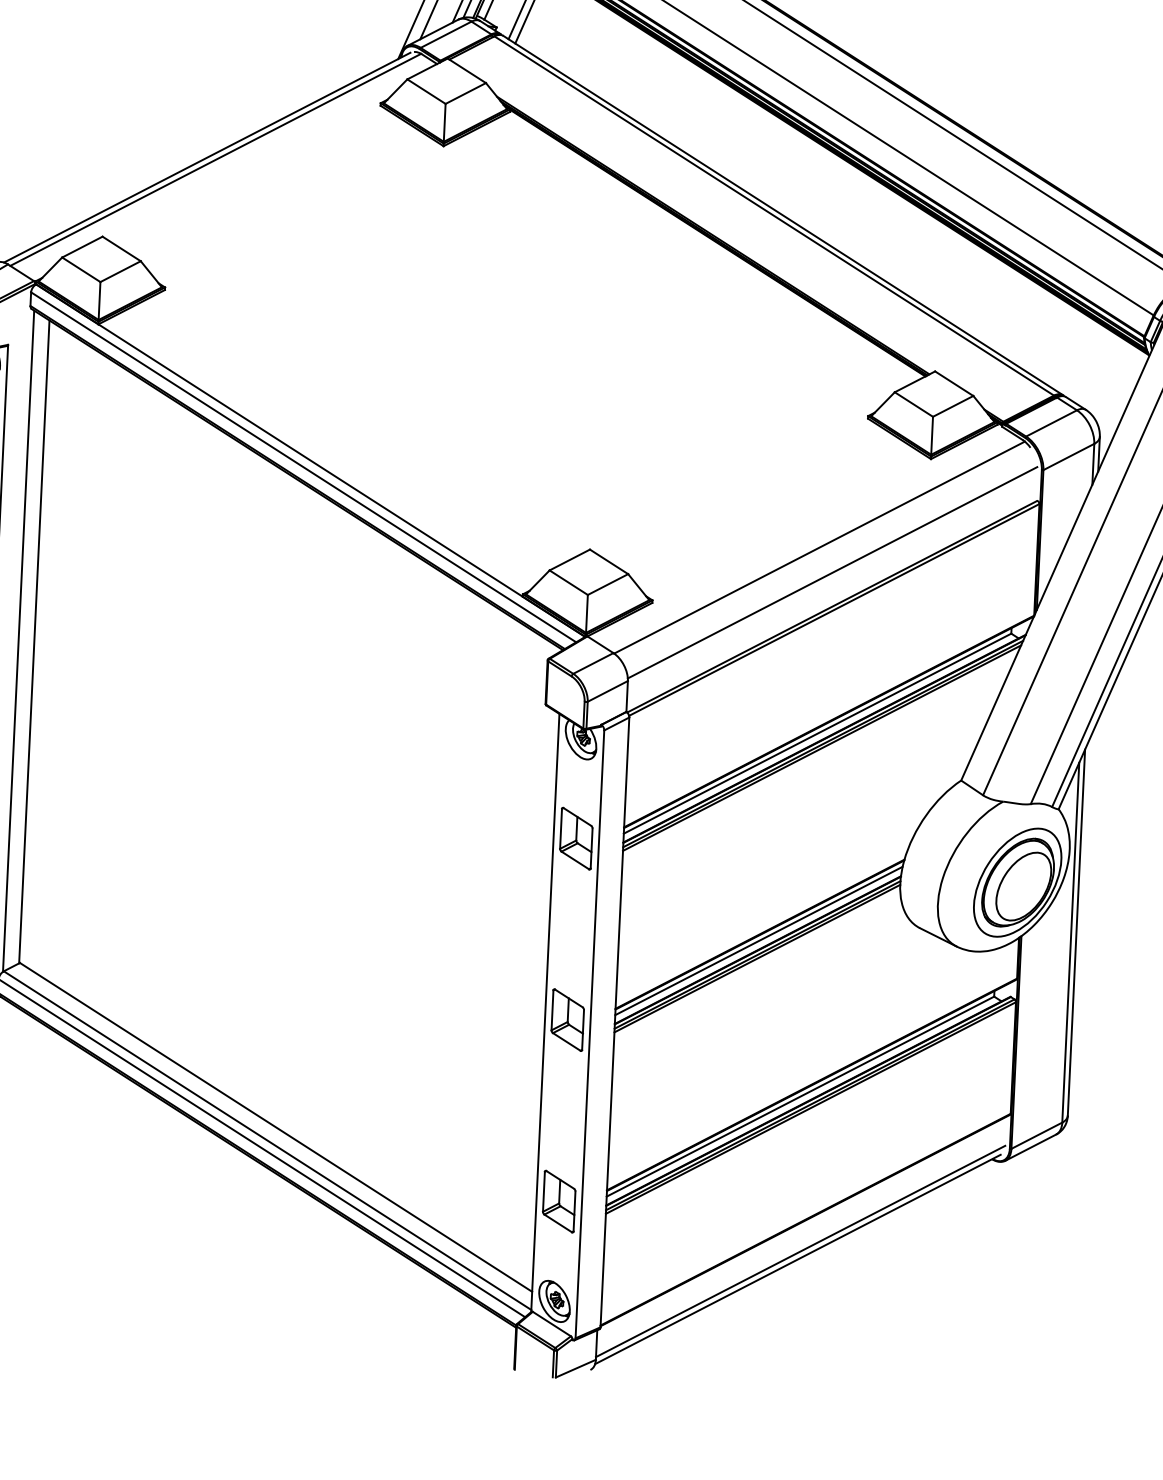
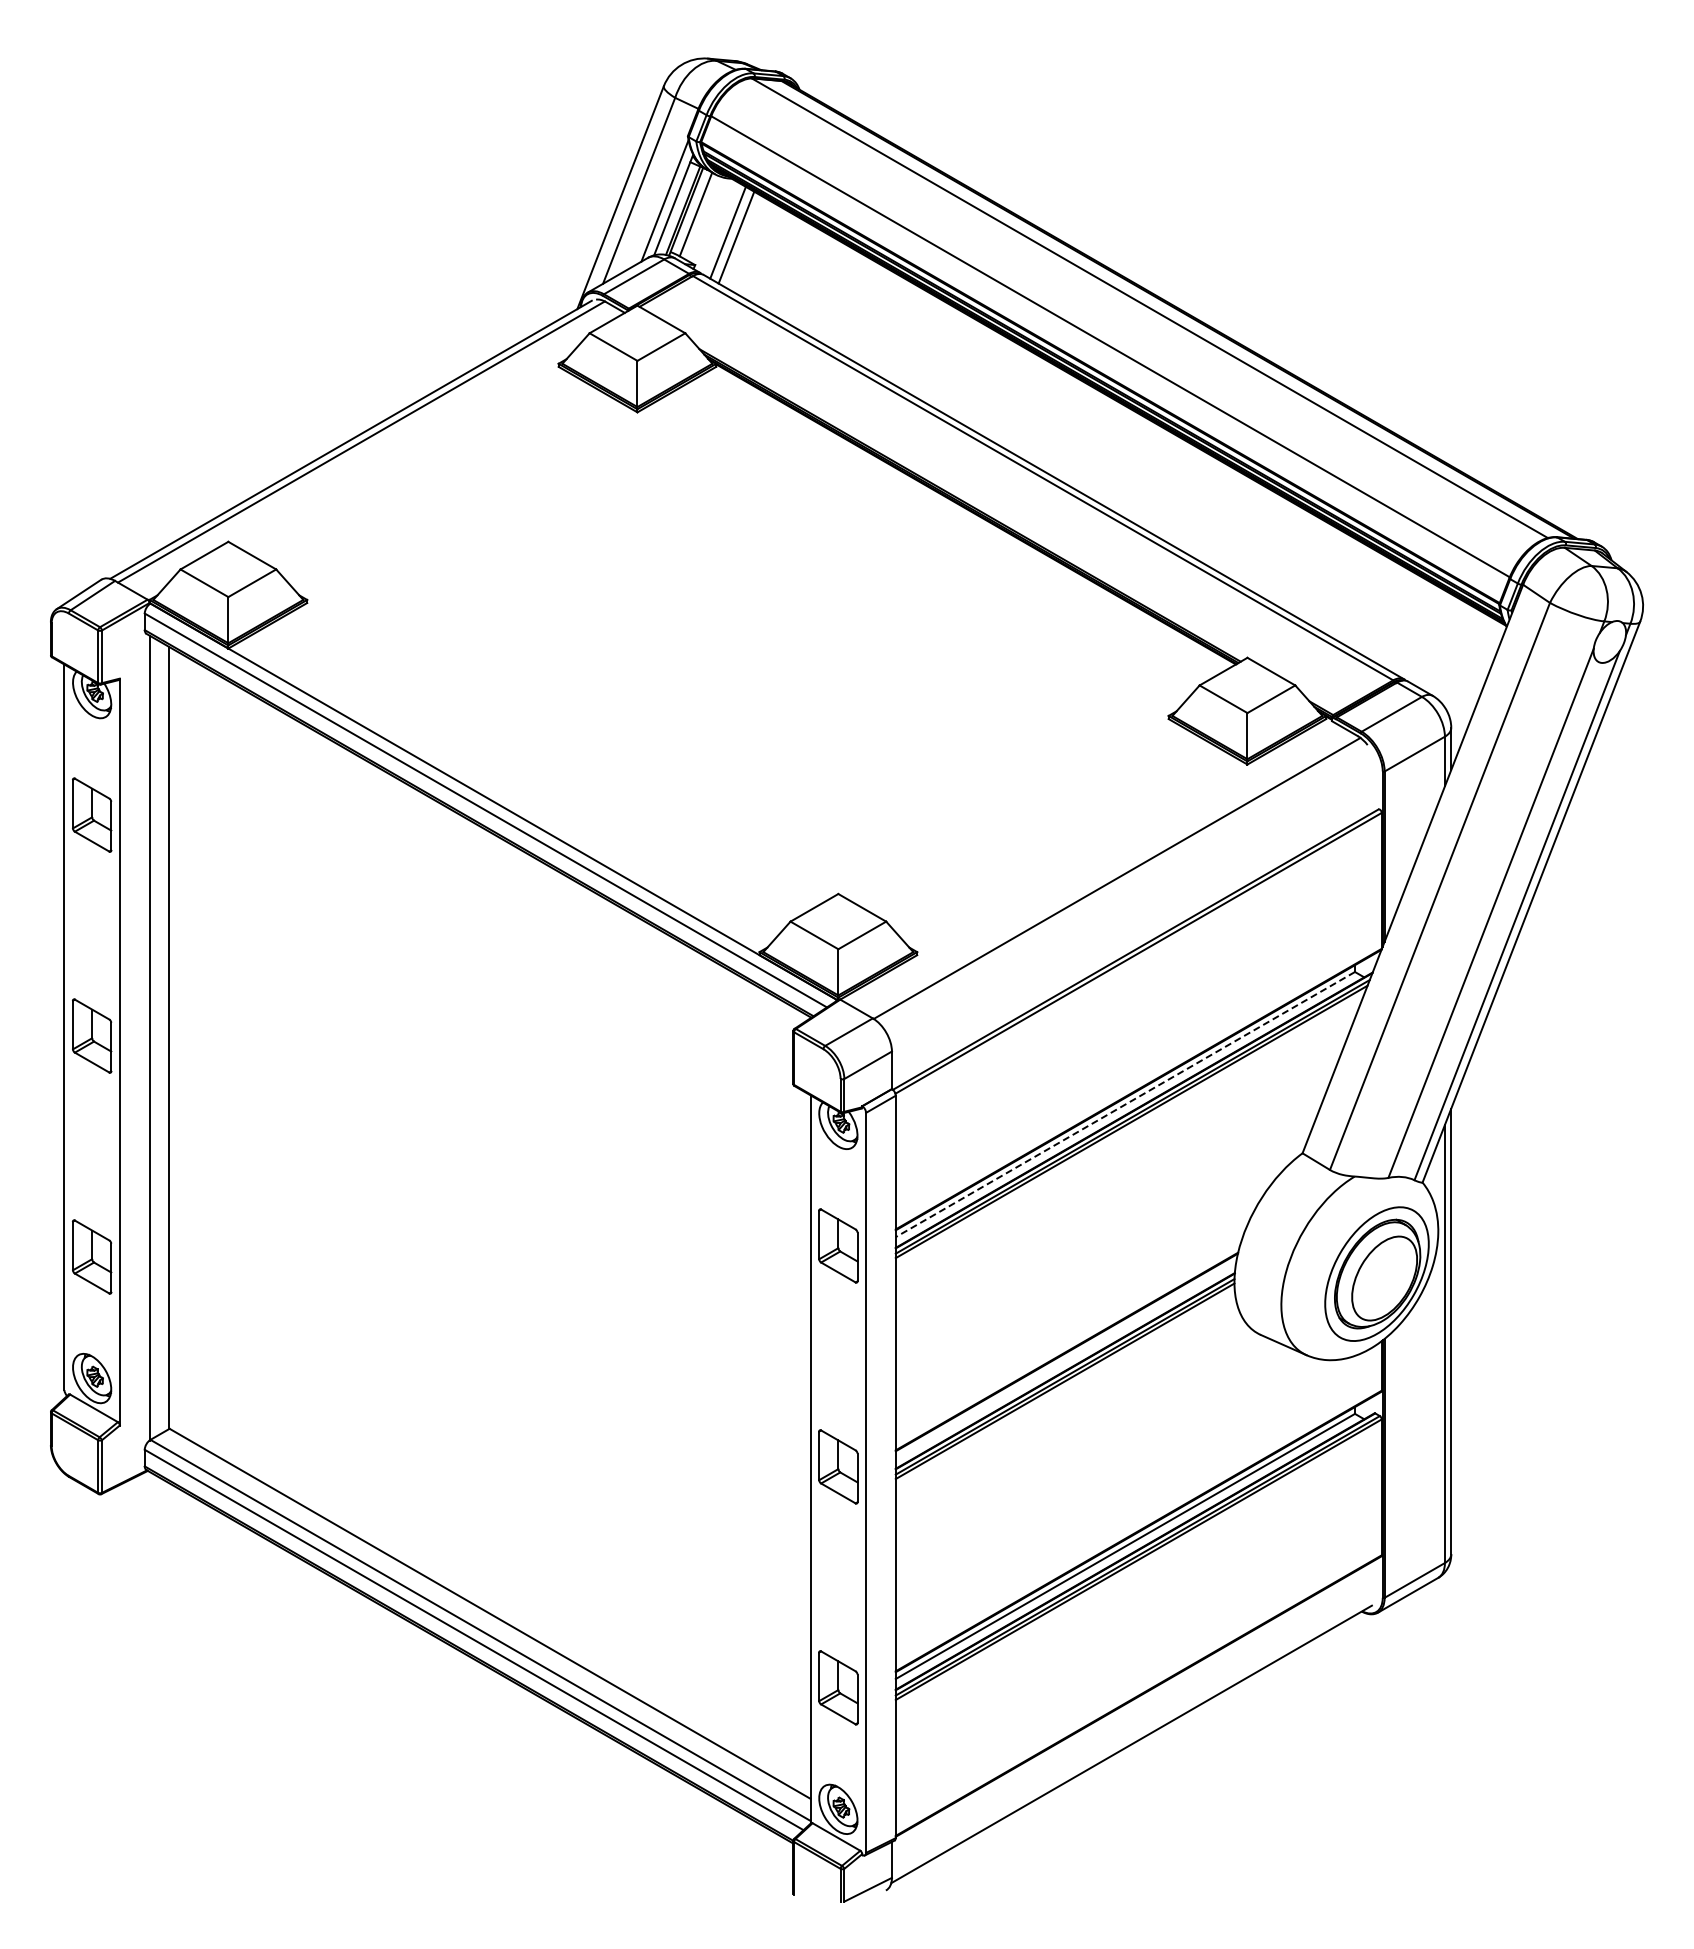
line: (832, 572) -> (1134, 908), removed
line: (816, 733) -> (1124, 1104), solid -> dashed
line: (758, 940) -> (1065, 1359), removed
line: (800, 1251) -> (1134, 1734), removed

